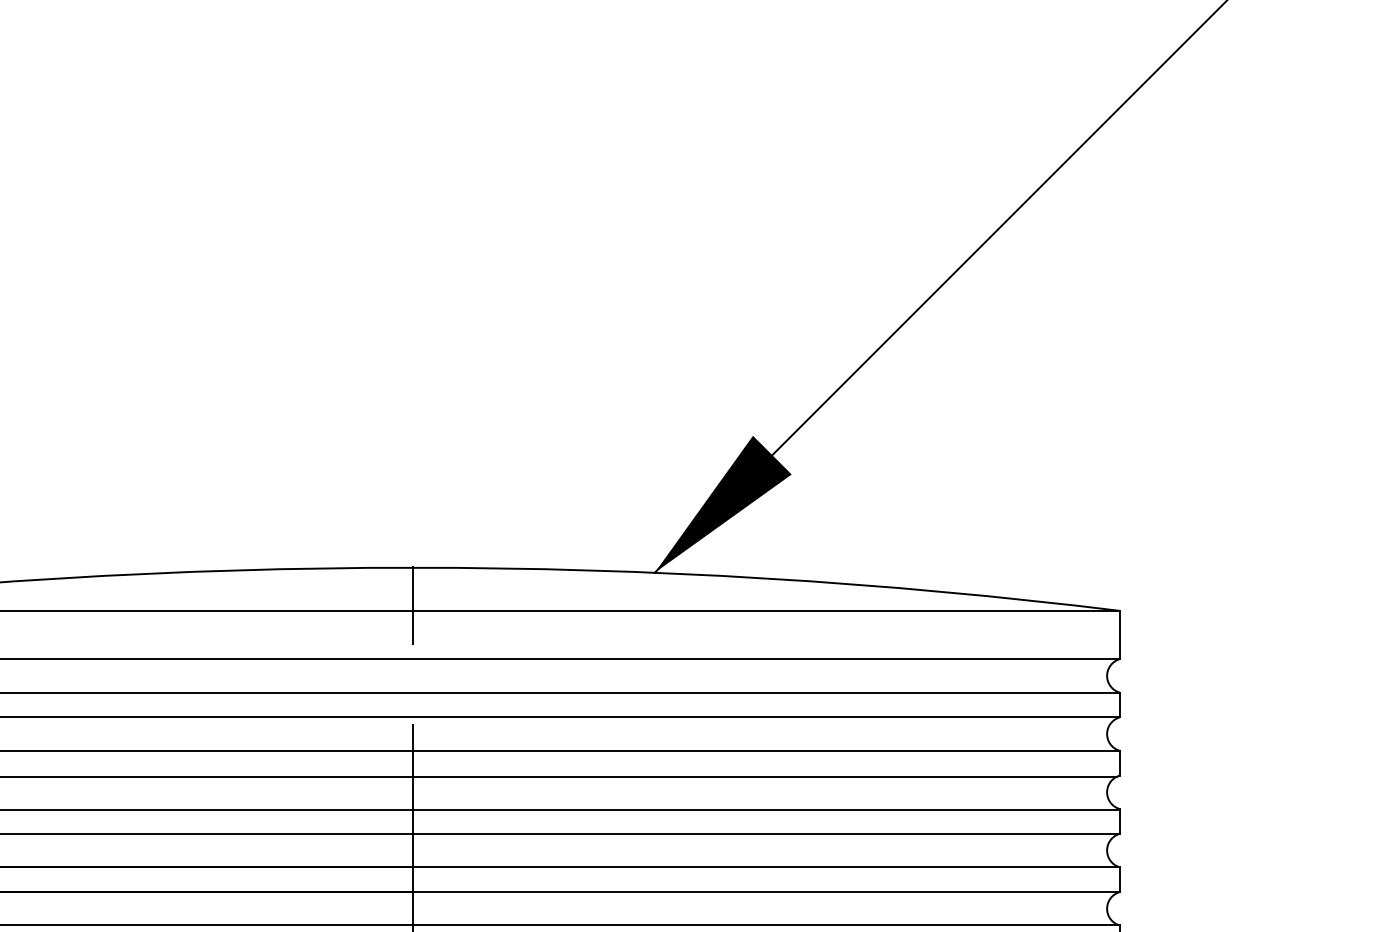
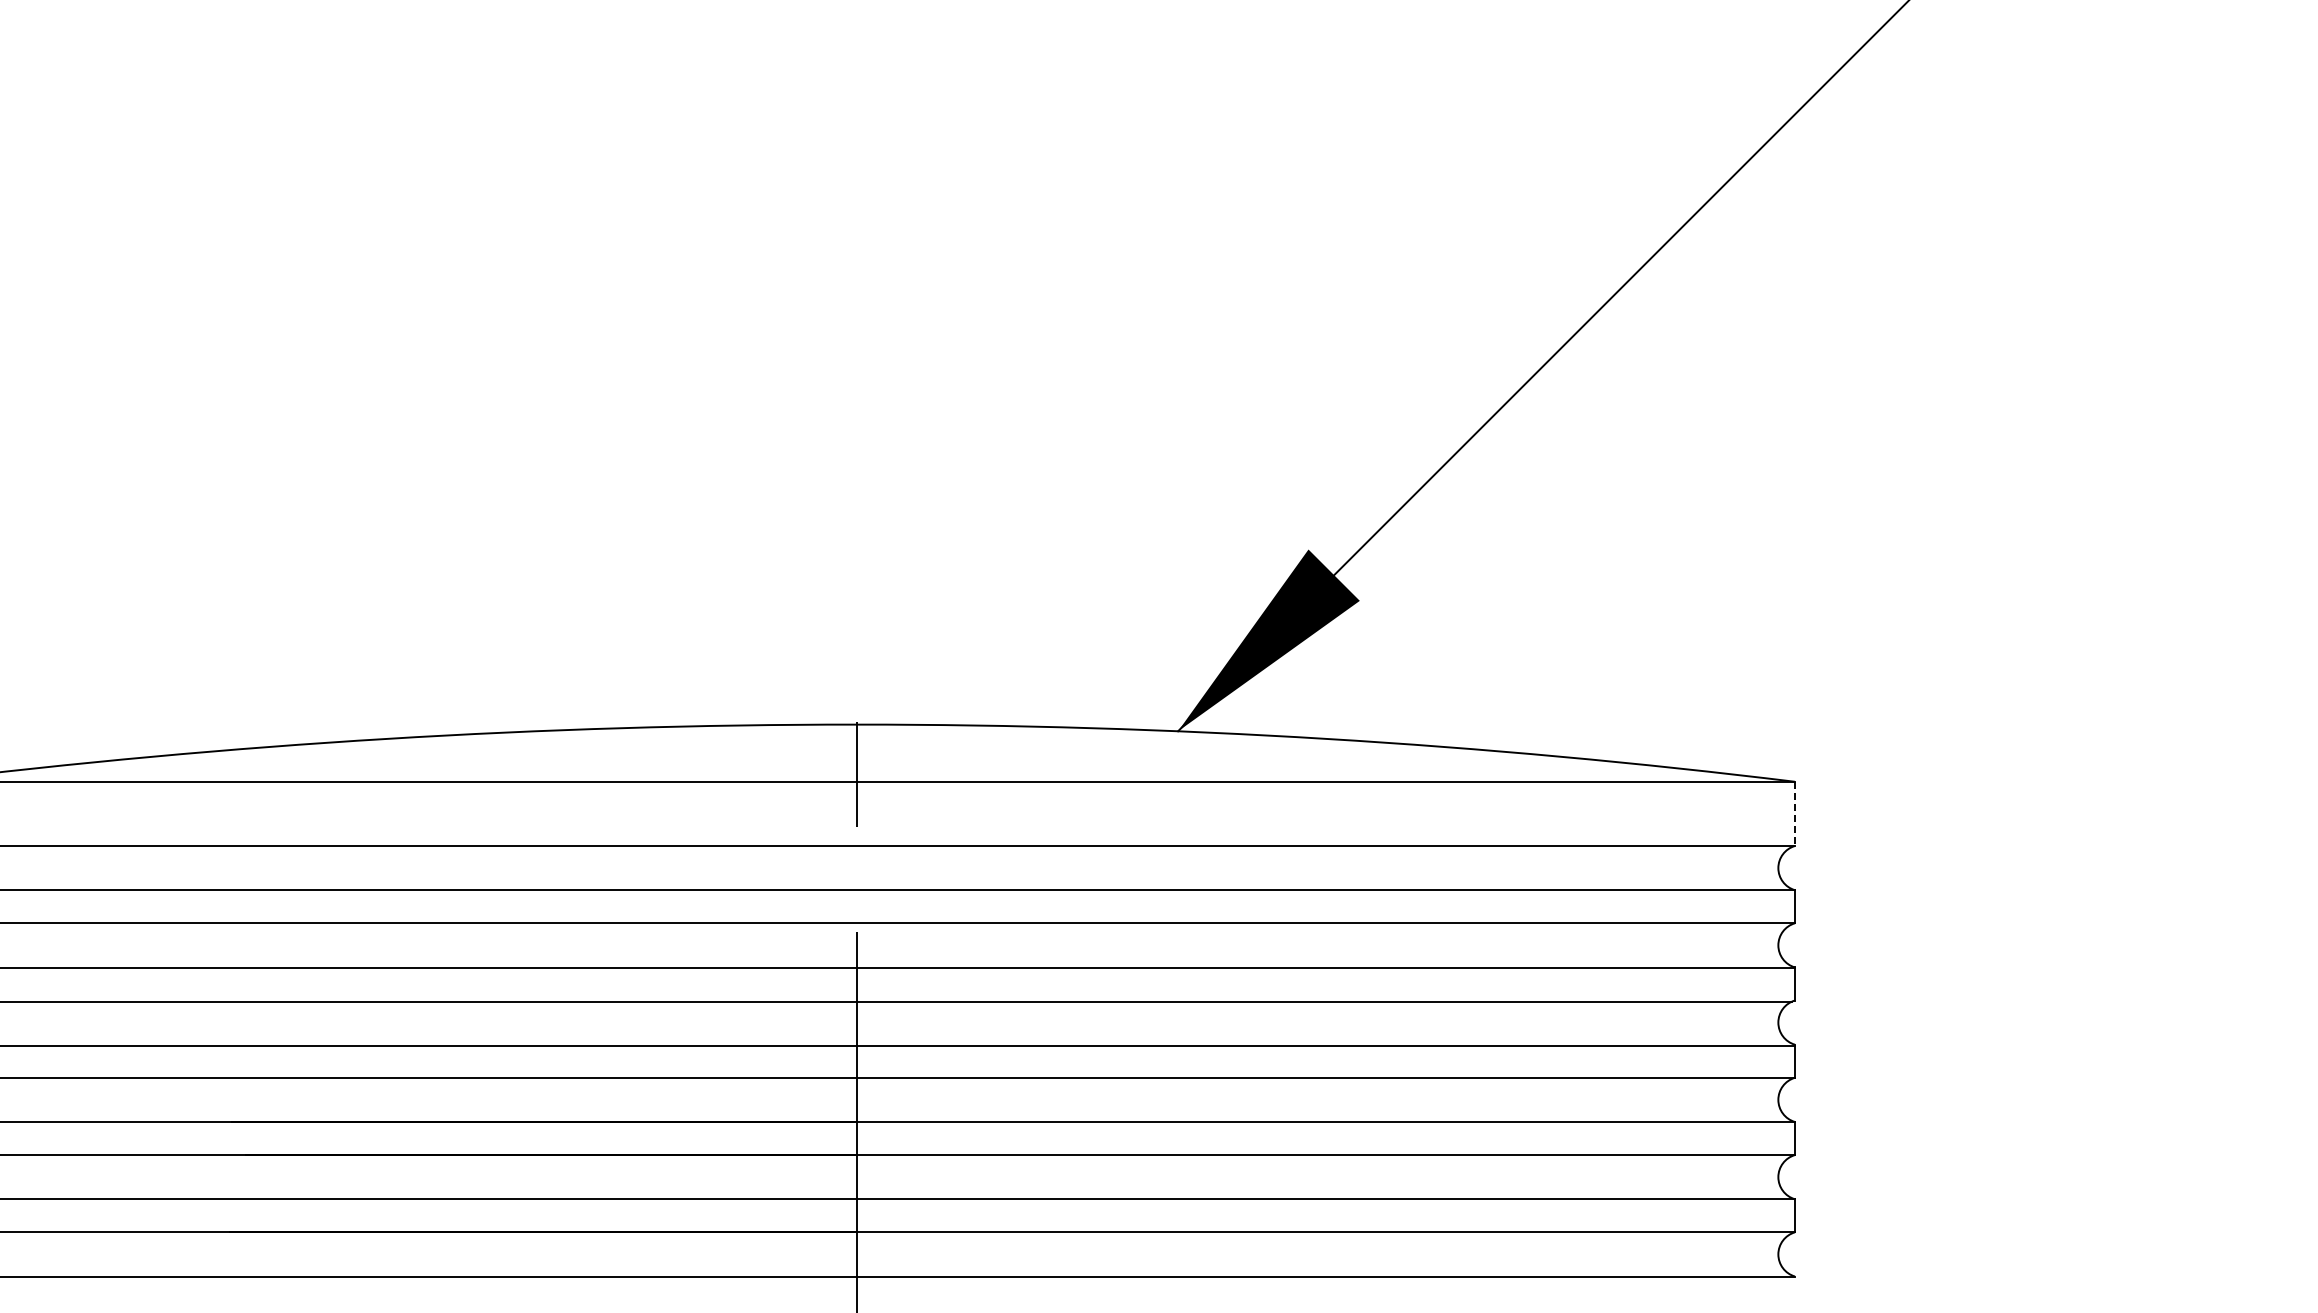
line: (1119, 634) -> (1794, 813), solid -> dashed

